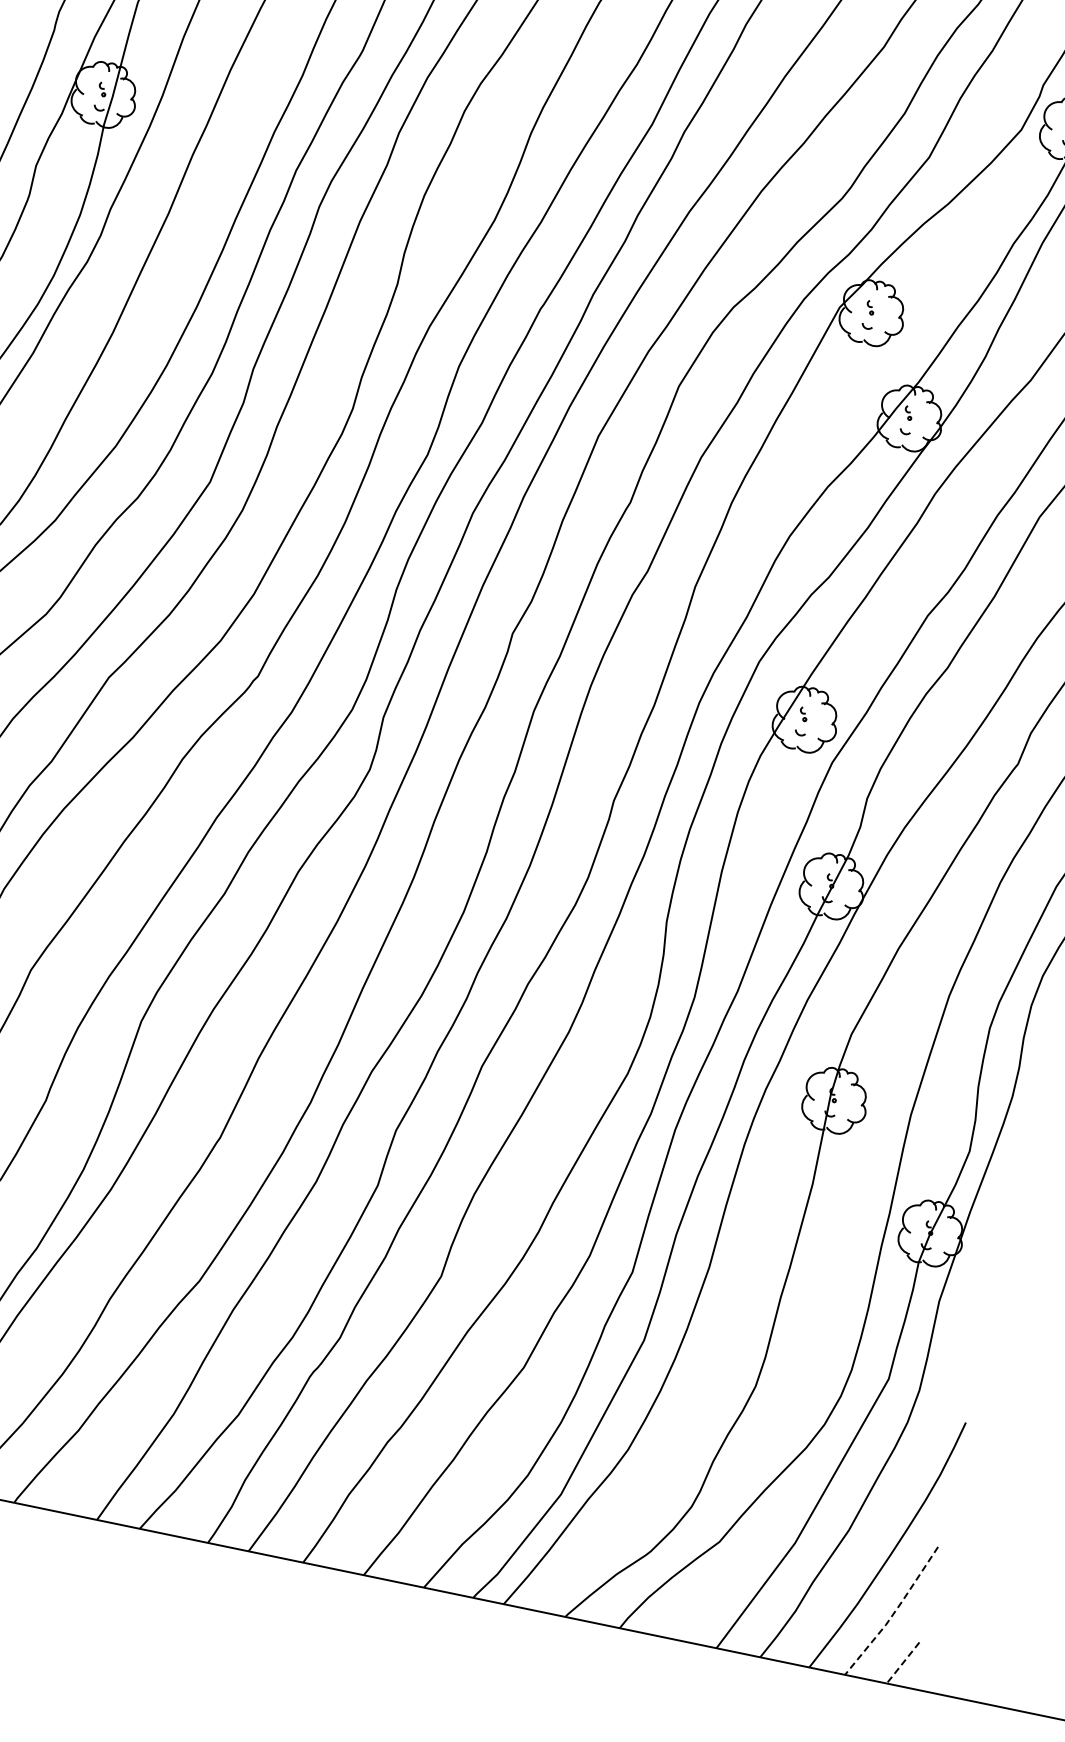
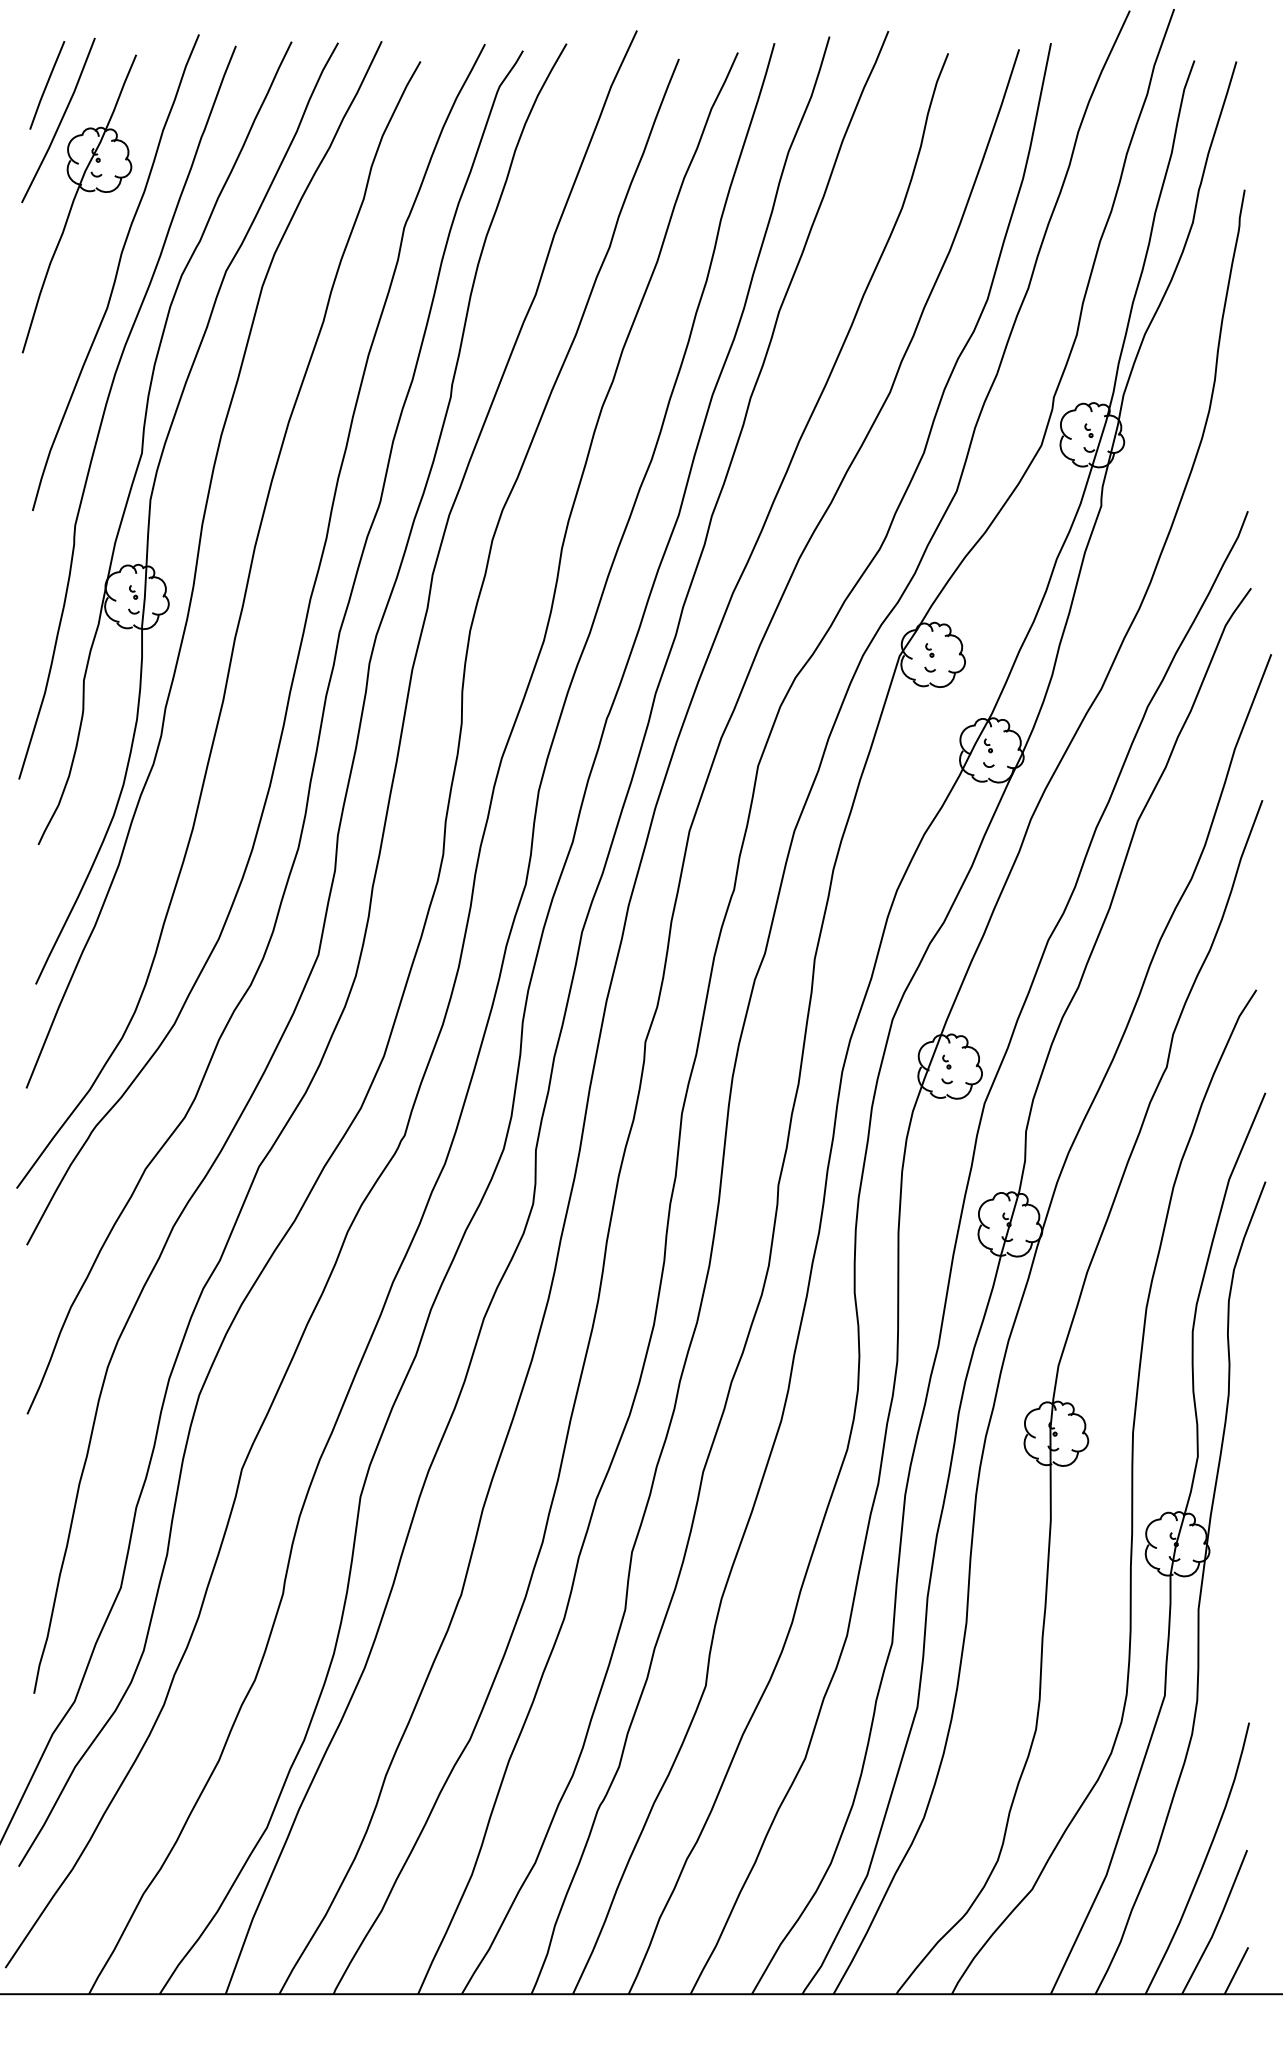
line: (894, 1612) -> (1217, 1923), dashed -> solid
line: (902, 1663) -> (1236, 1971), dashed -> solid

